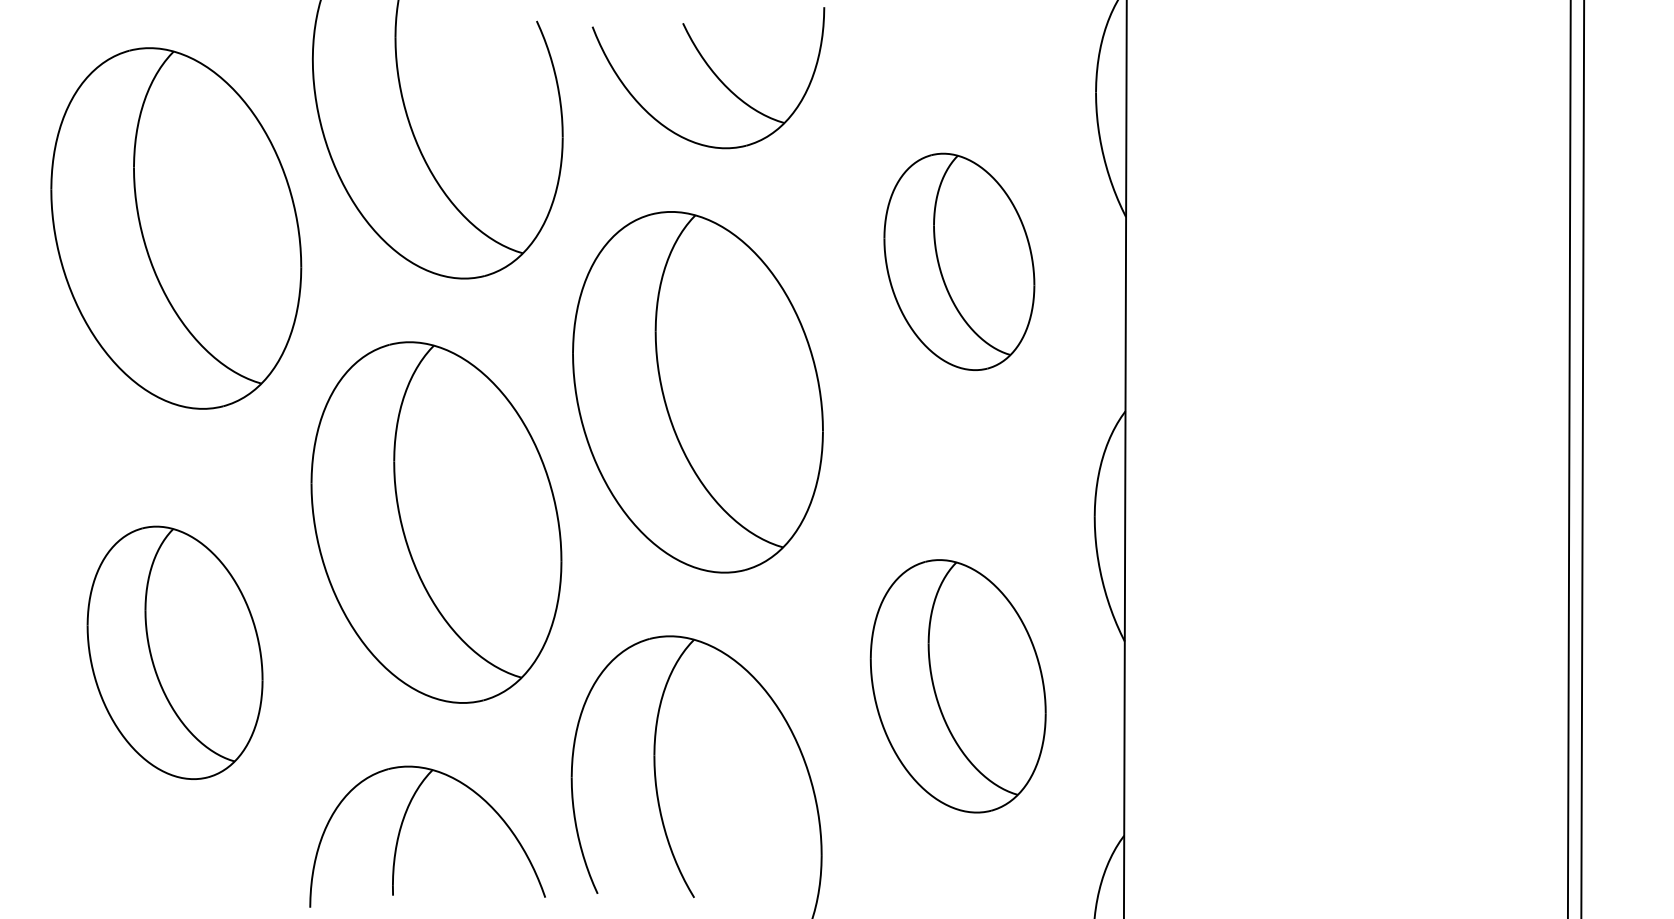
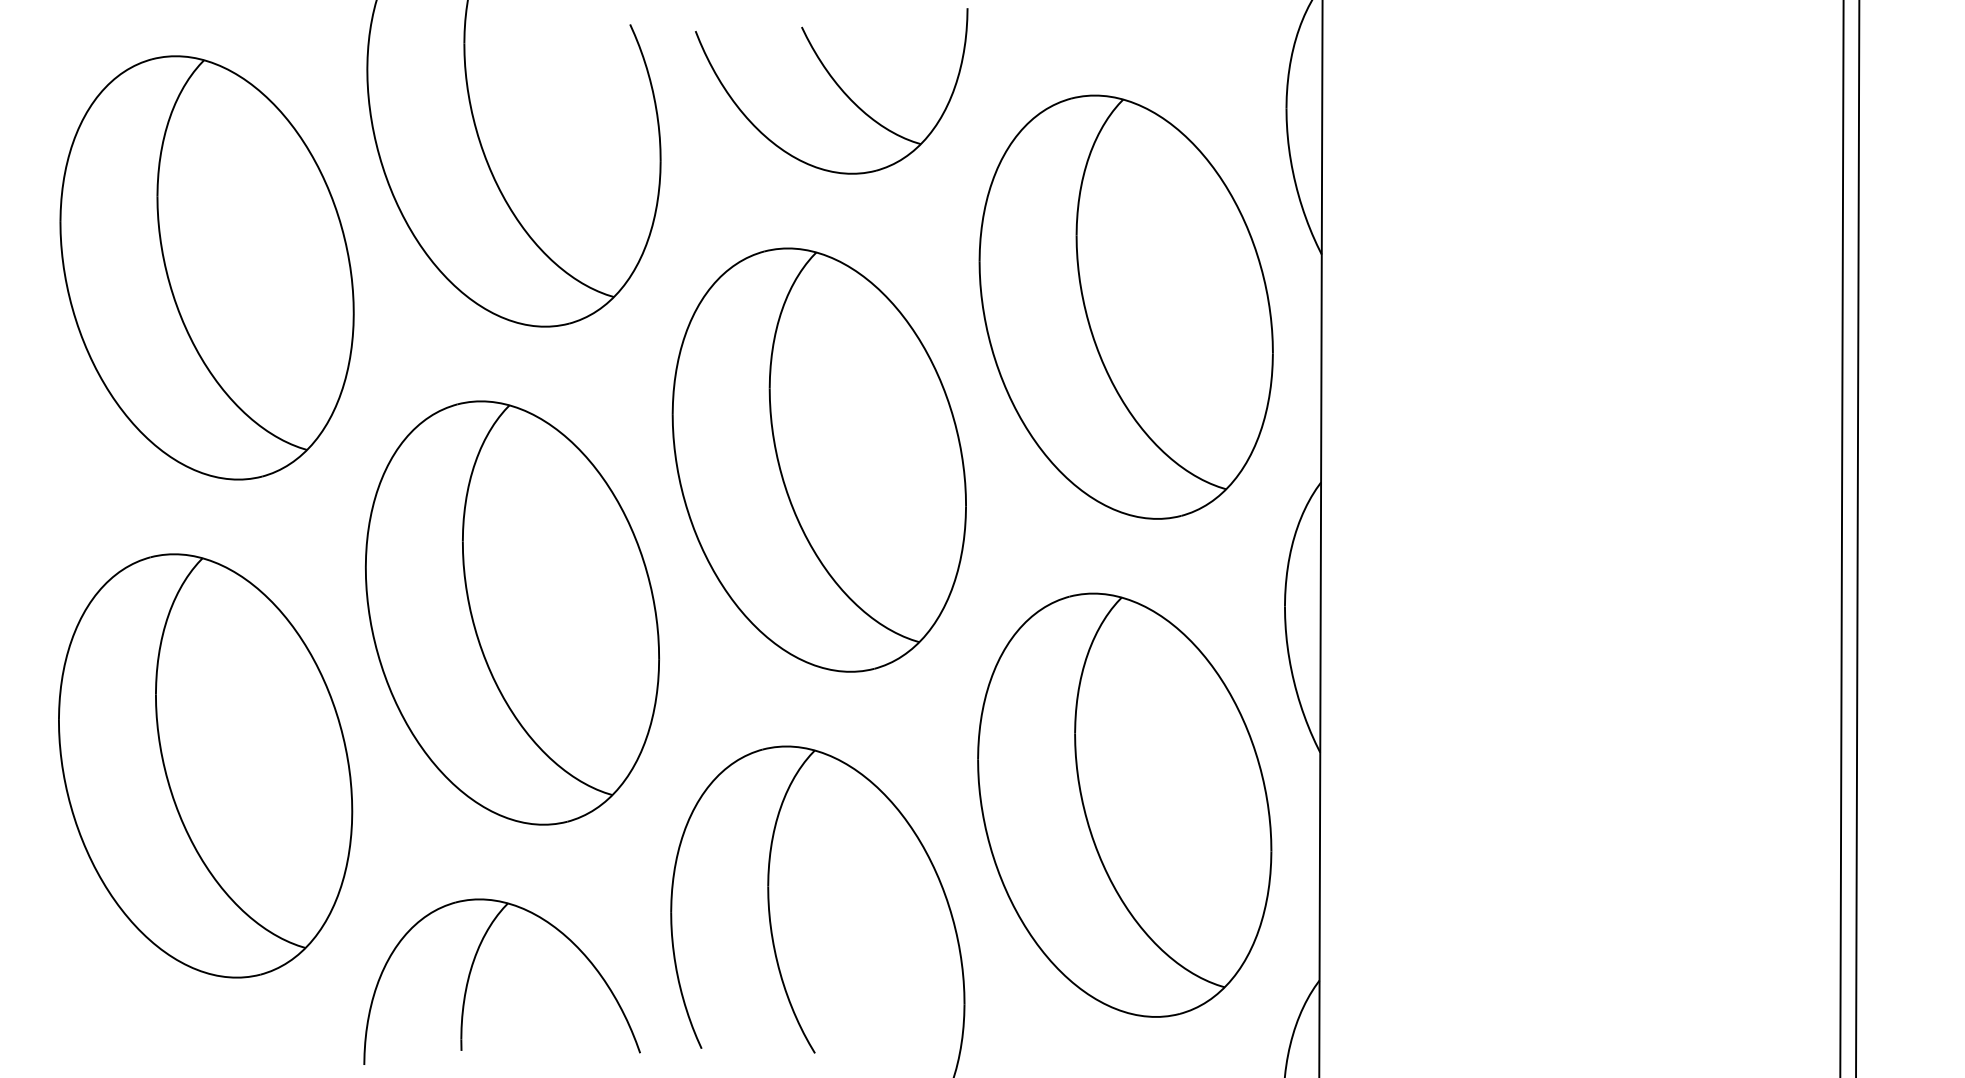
part: (958, 261) -> (1125, 306), size x1.67
part: (174, 652) -> (205, 765), size x1.43
part: (957, 685) -> (1124, 804), size x1.43

